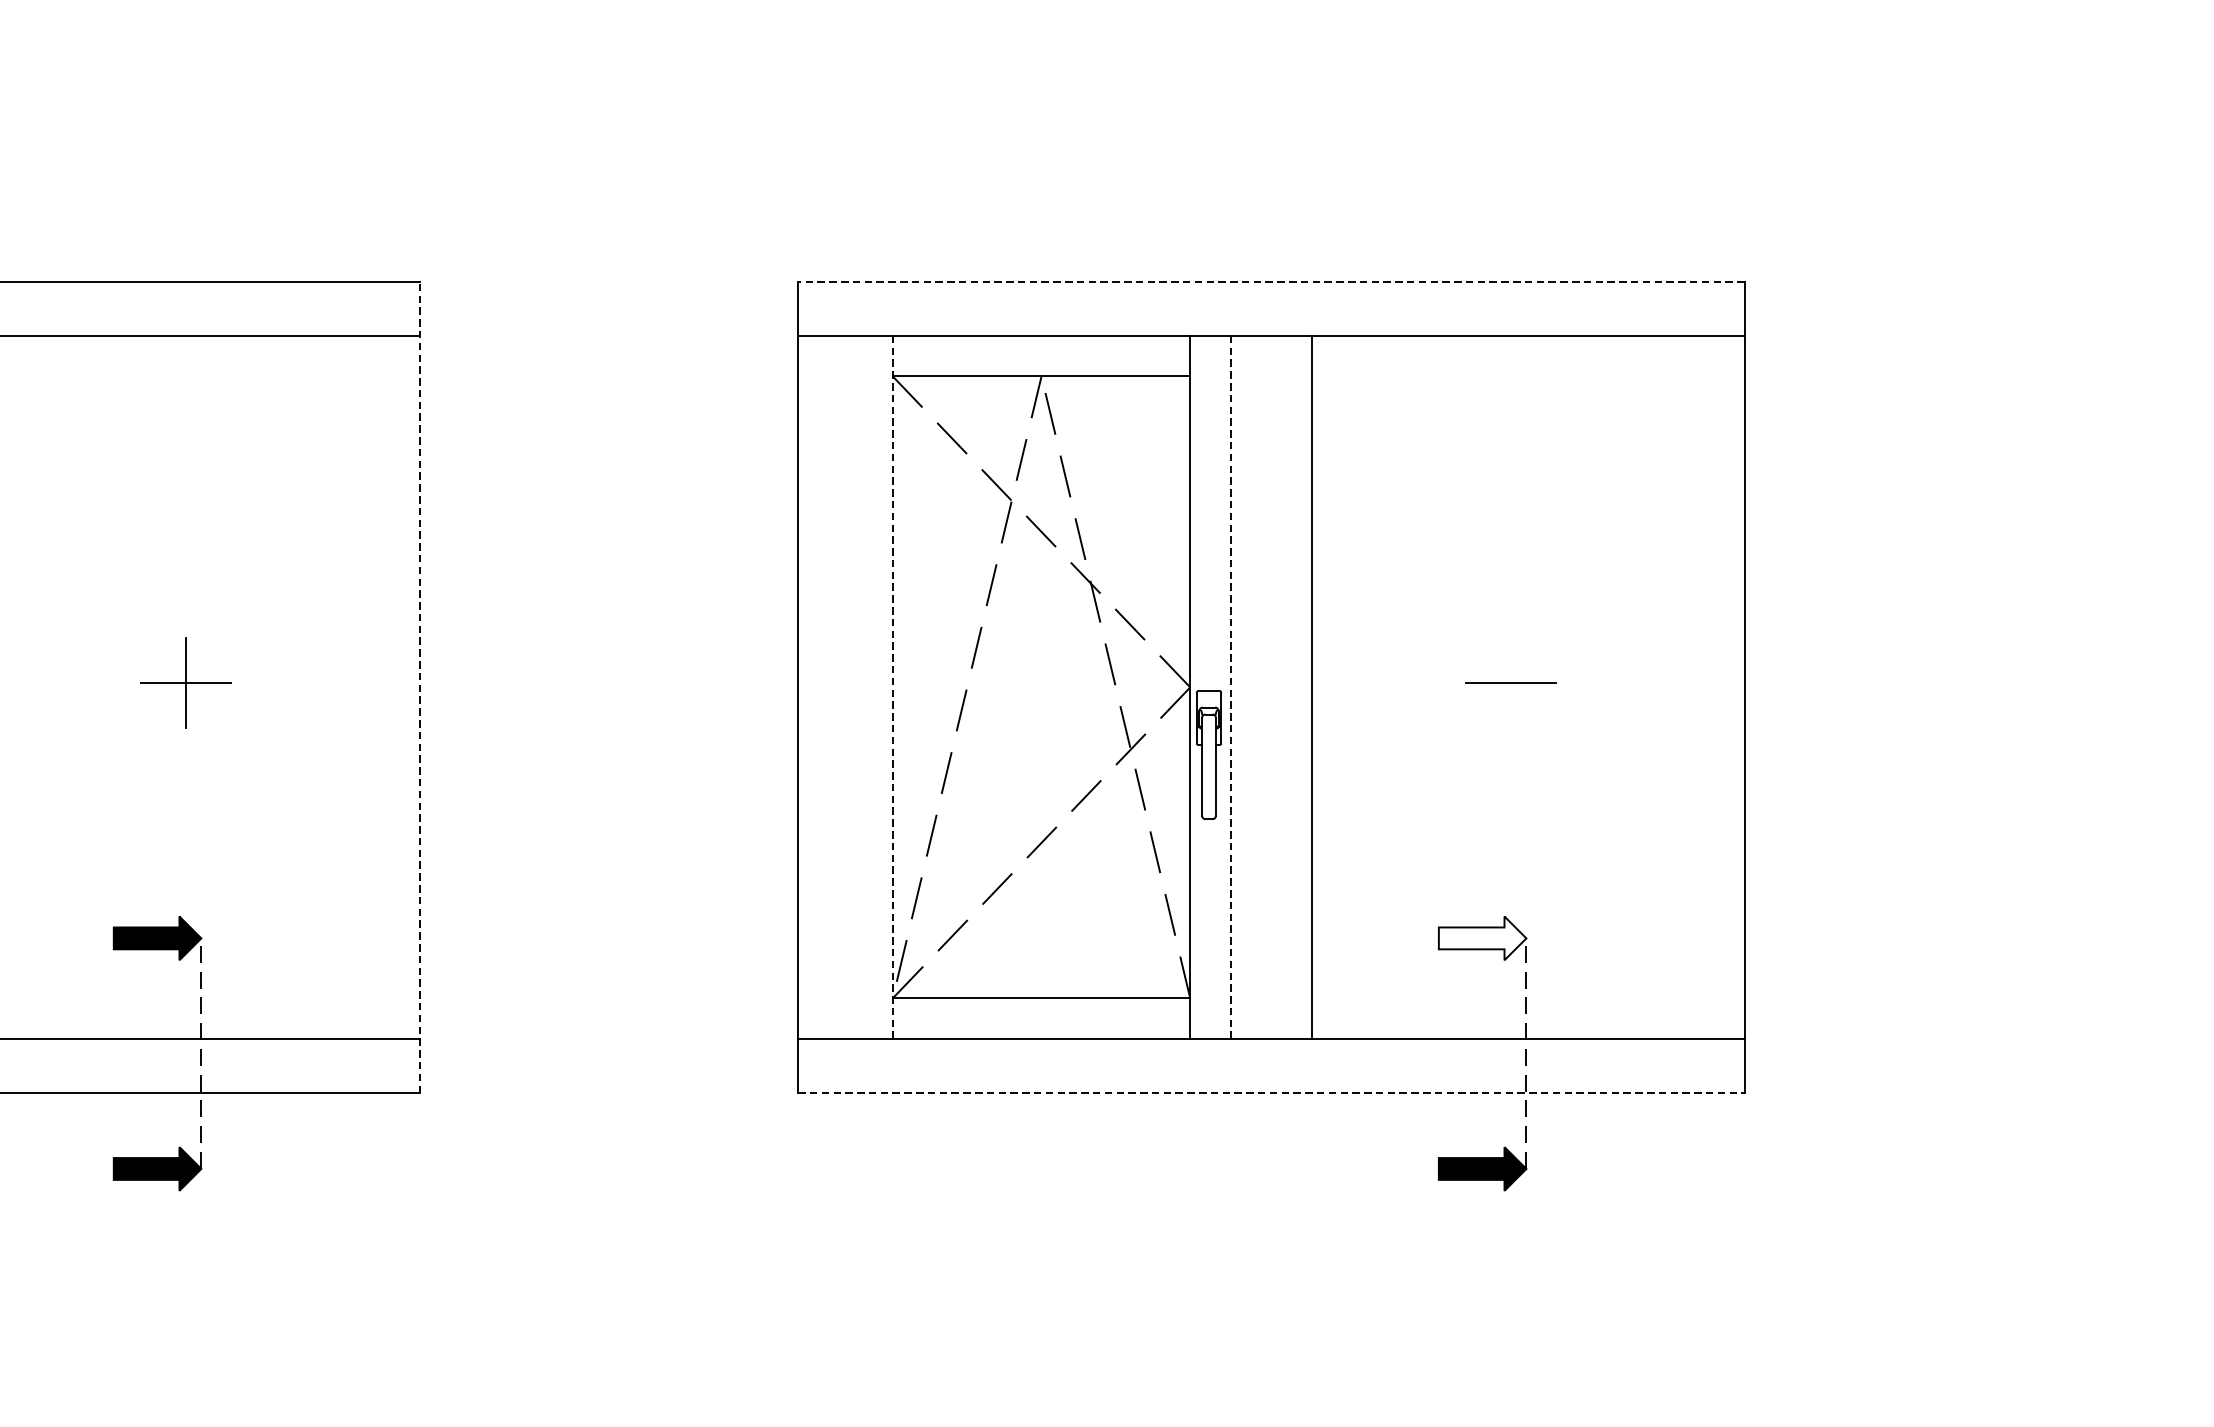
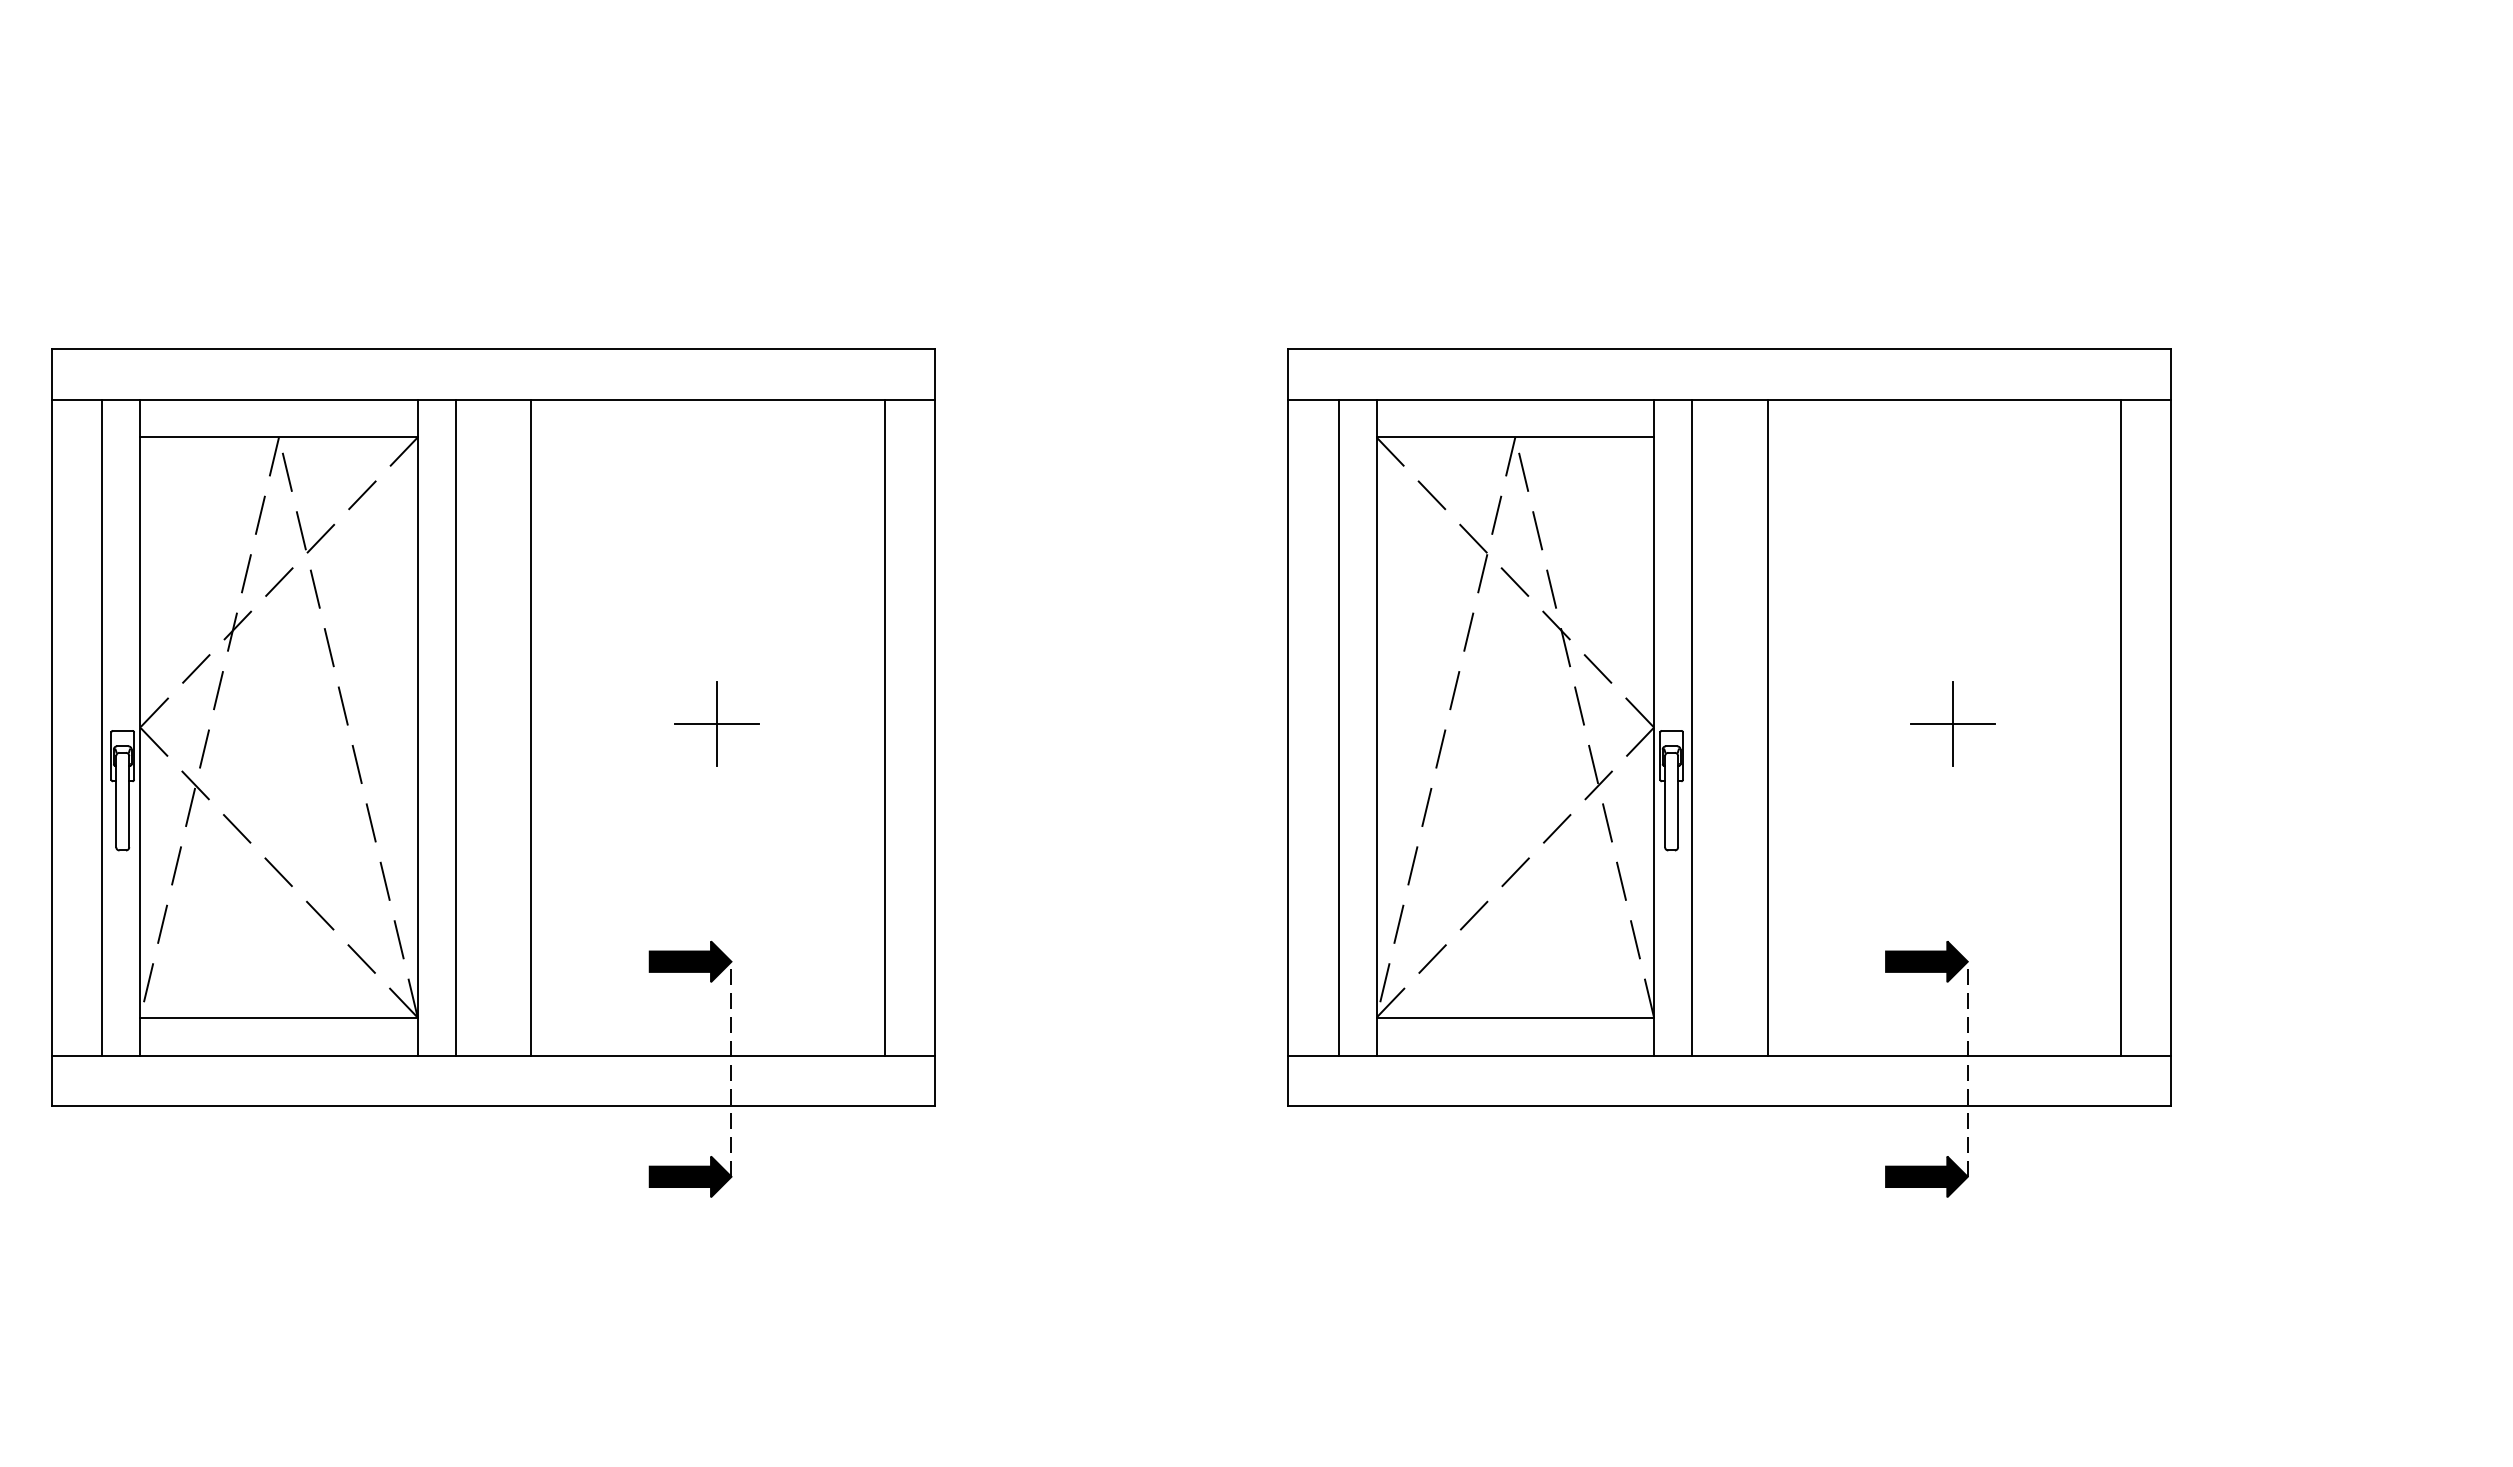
line: (1271, 282) -> (1729, 349), dashed -> solid
line: (1511, 683) -> (1953, 723), added
line: (365, 687) -> (884, 727), added
line: (418, 687) -> (934, 727), dashed -> solid
line: (851, 687) -> (1338, 727), added
line: (892, 687) -> (1376, 727), dashed -> solid
line: (1230, 687) -> (1691, 727), dashed -> solid
line: (1690, 687) -> (2120, 727), added
fill: (1482, 938) -> (1926, 961), added
line: (1271, 1092) -> (1729, 1105), dashed -> solid

